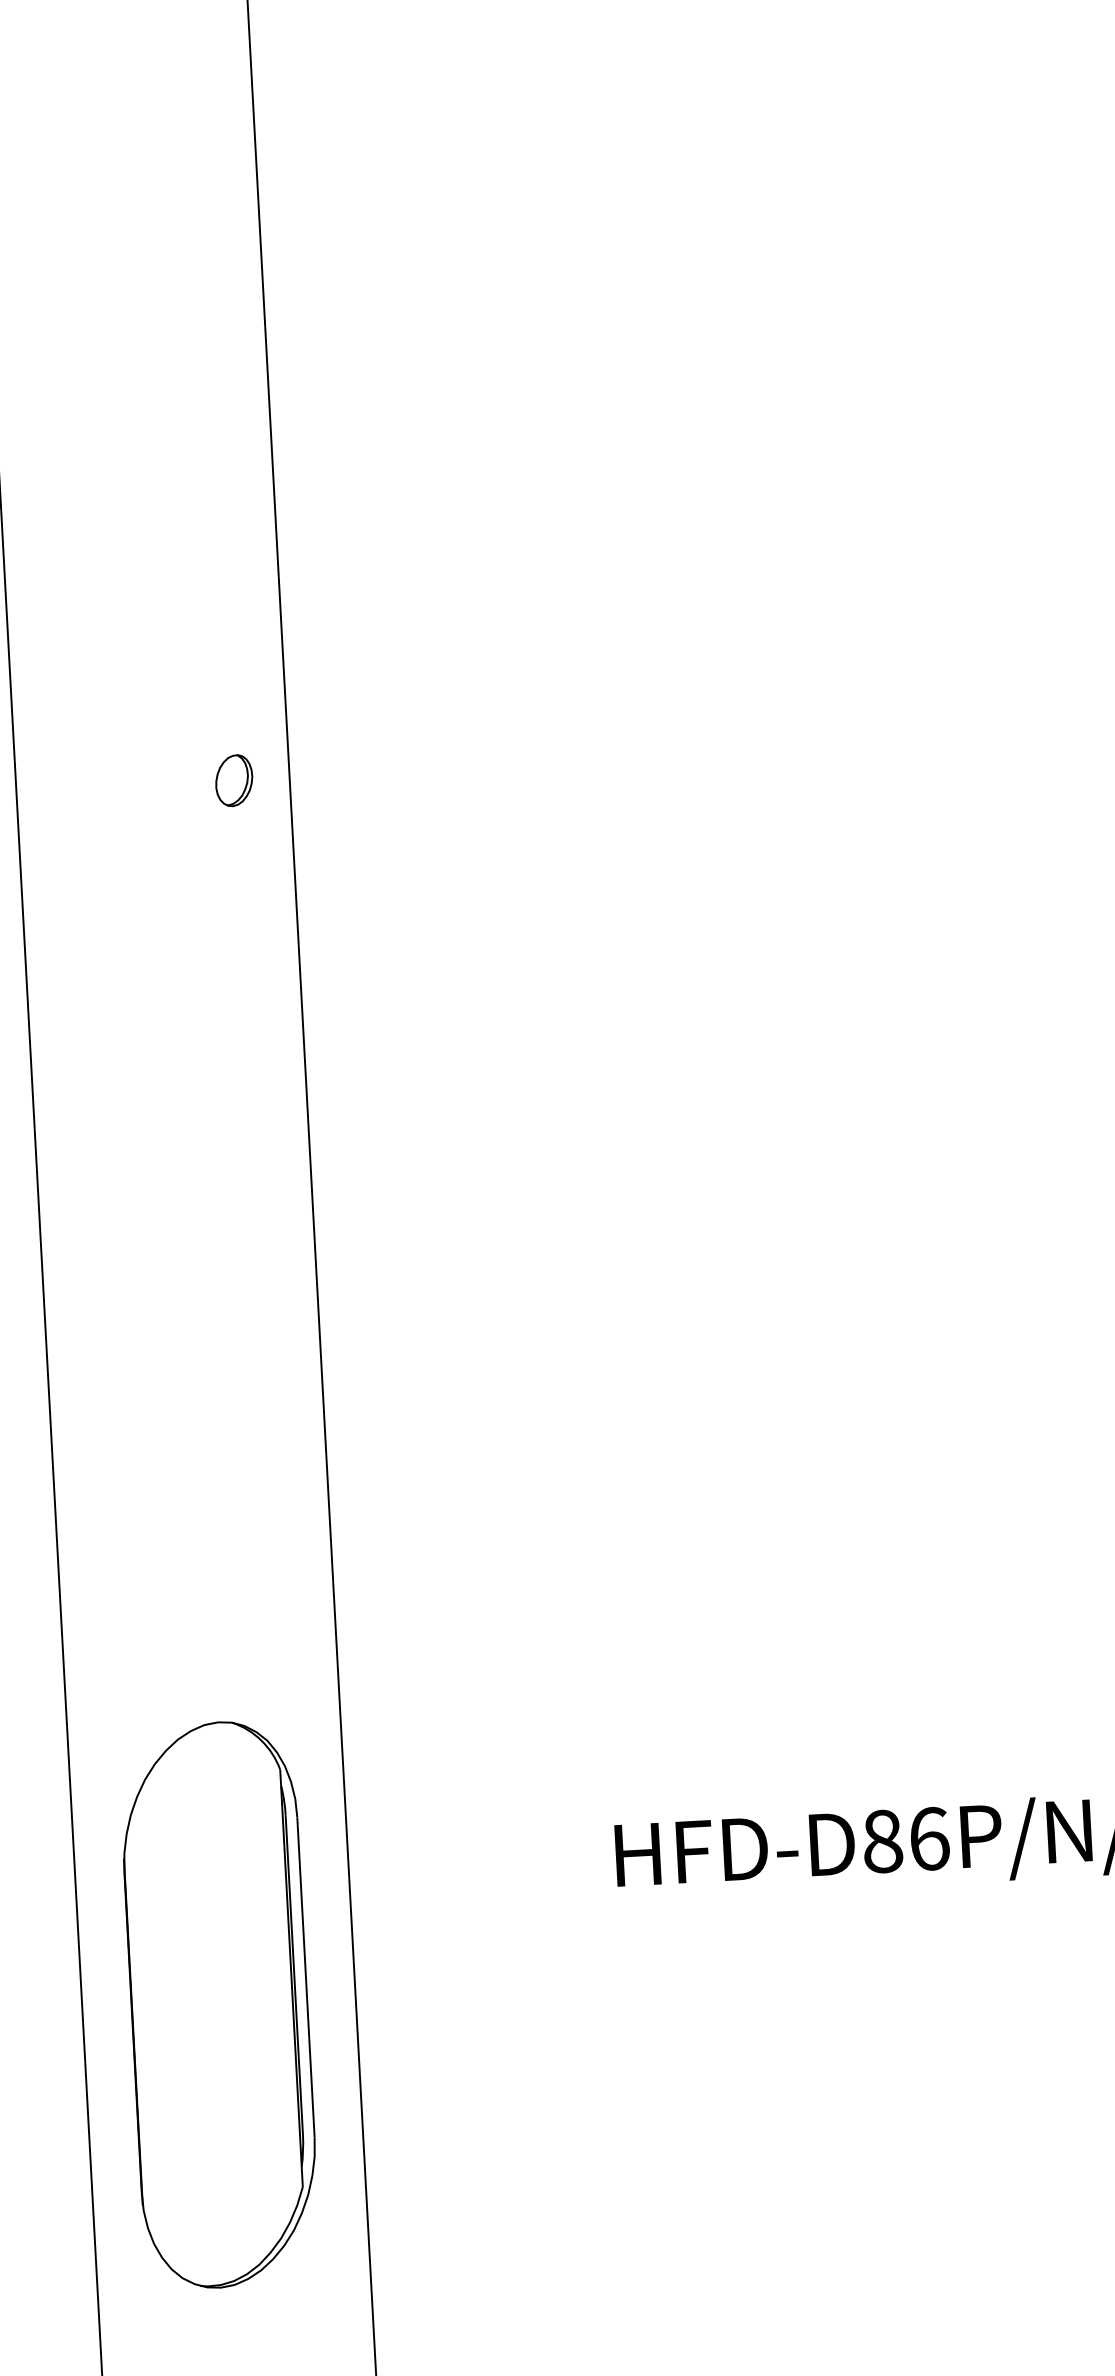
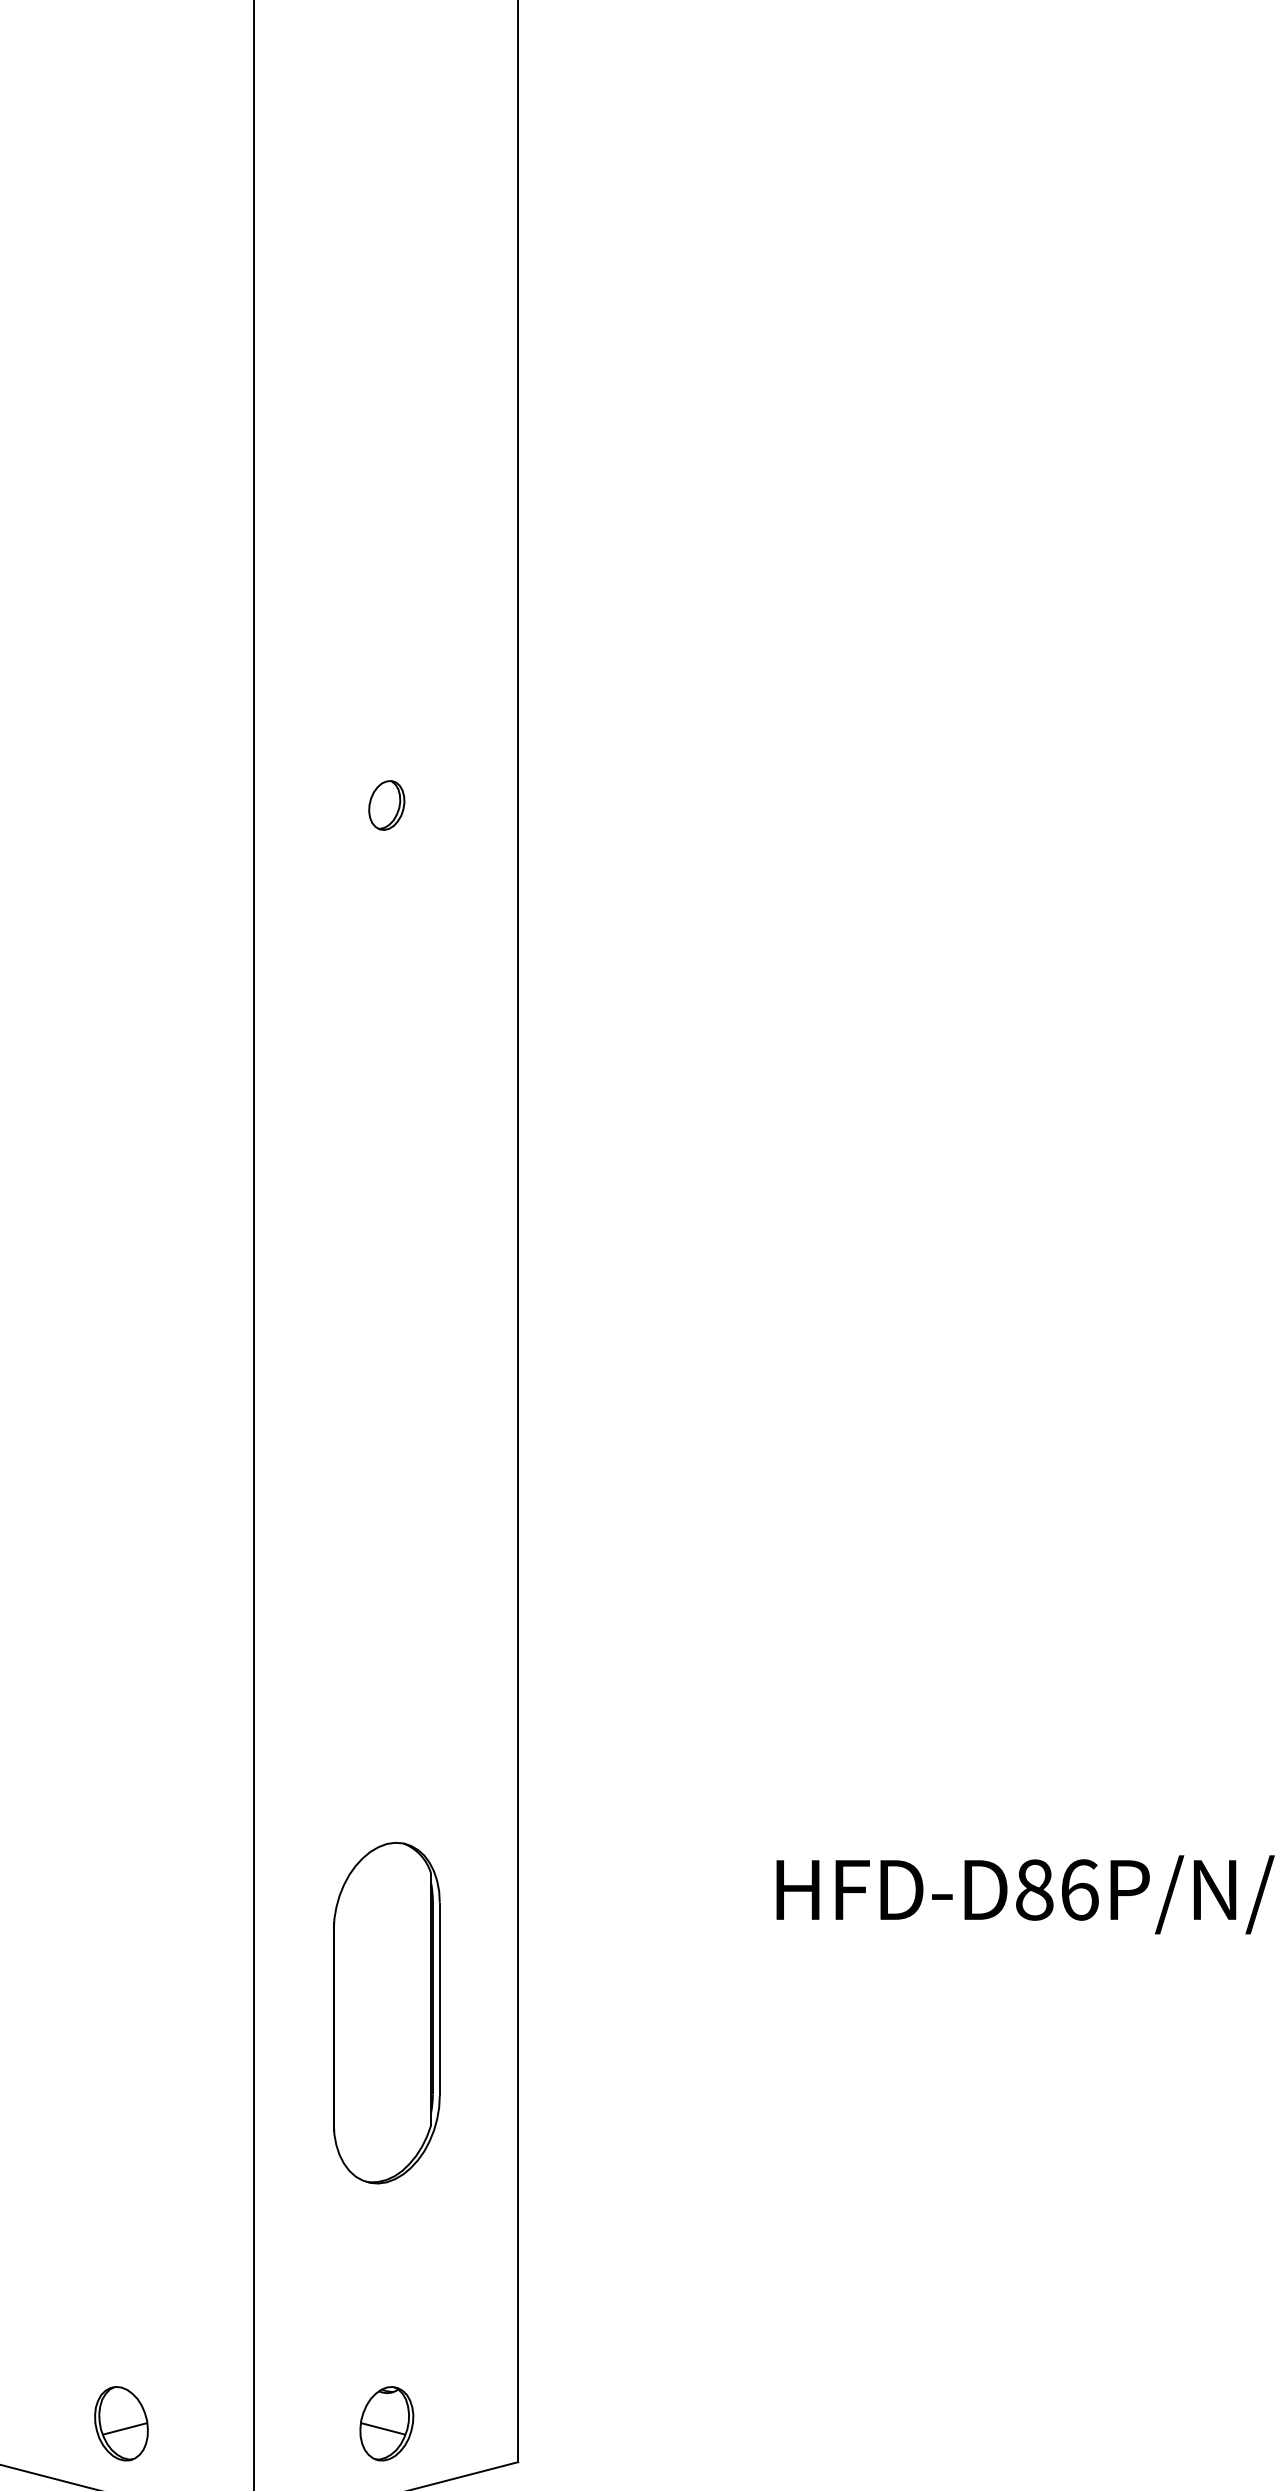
part: (233, 780) -> (386, 805), moved
part: (219, 2005) -> (386, 2013), size x0.62

